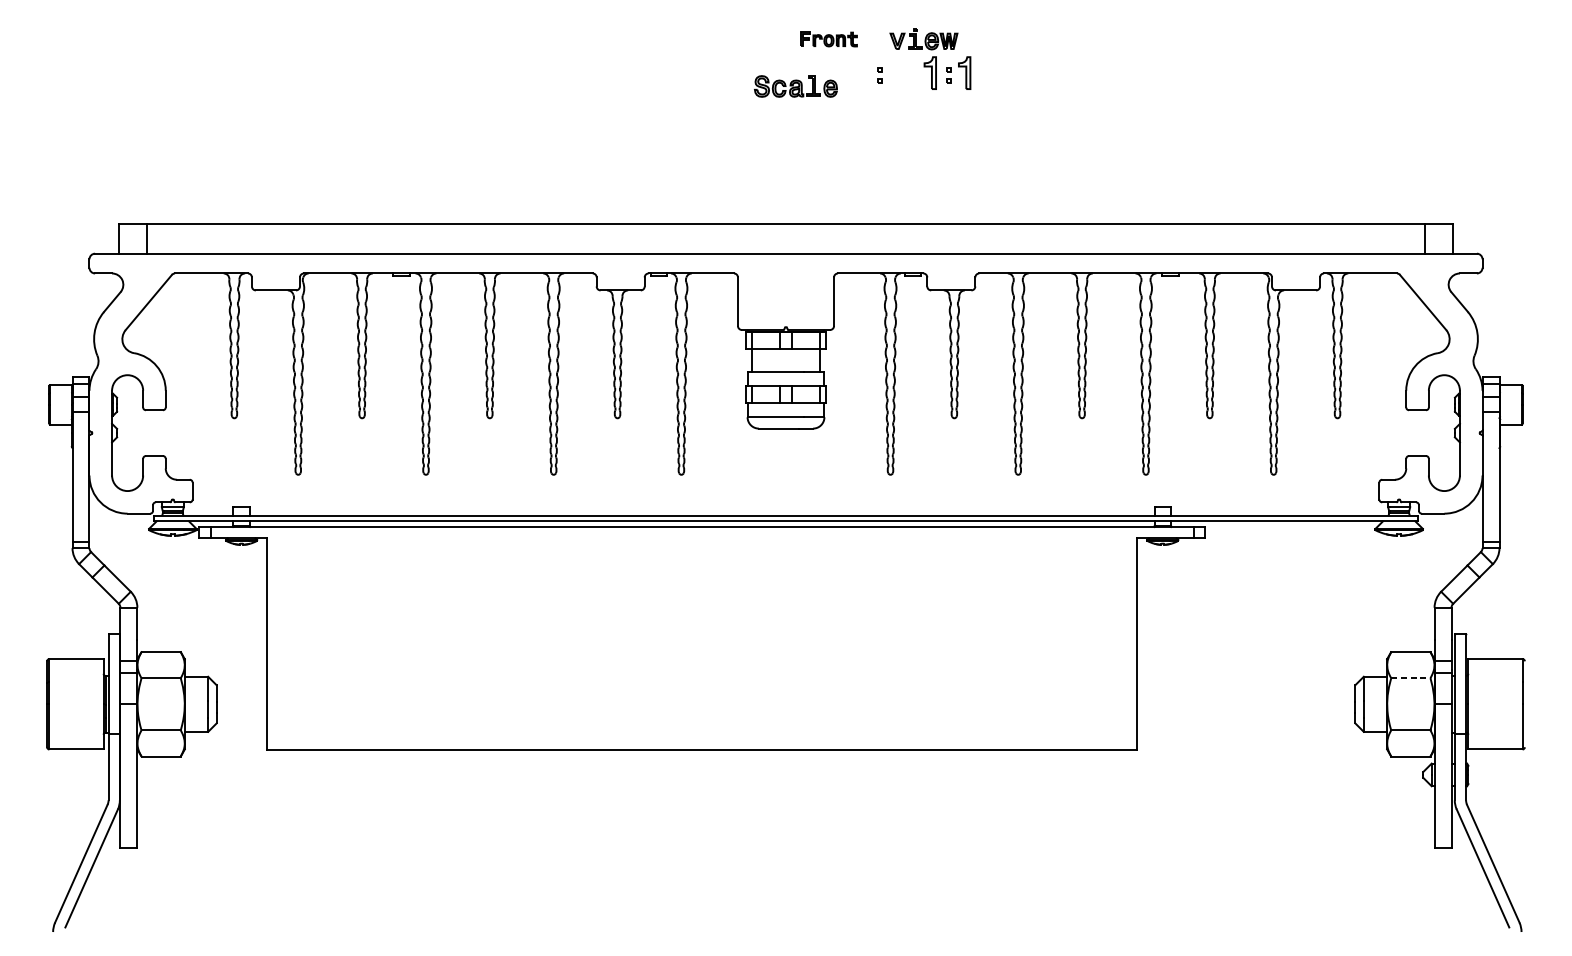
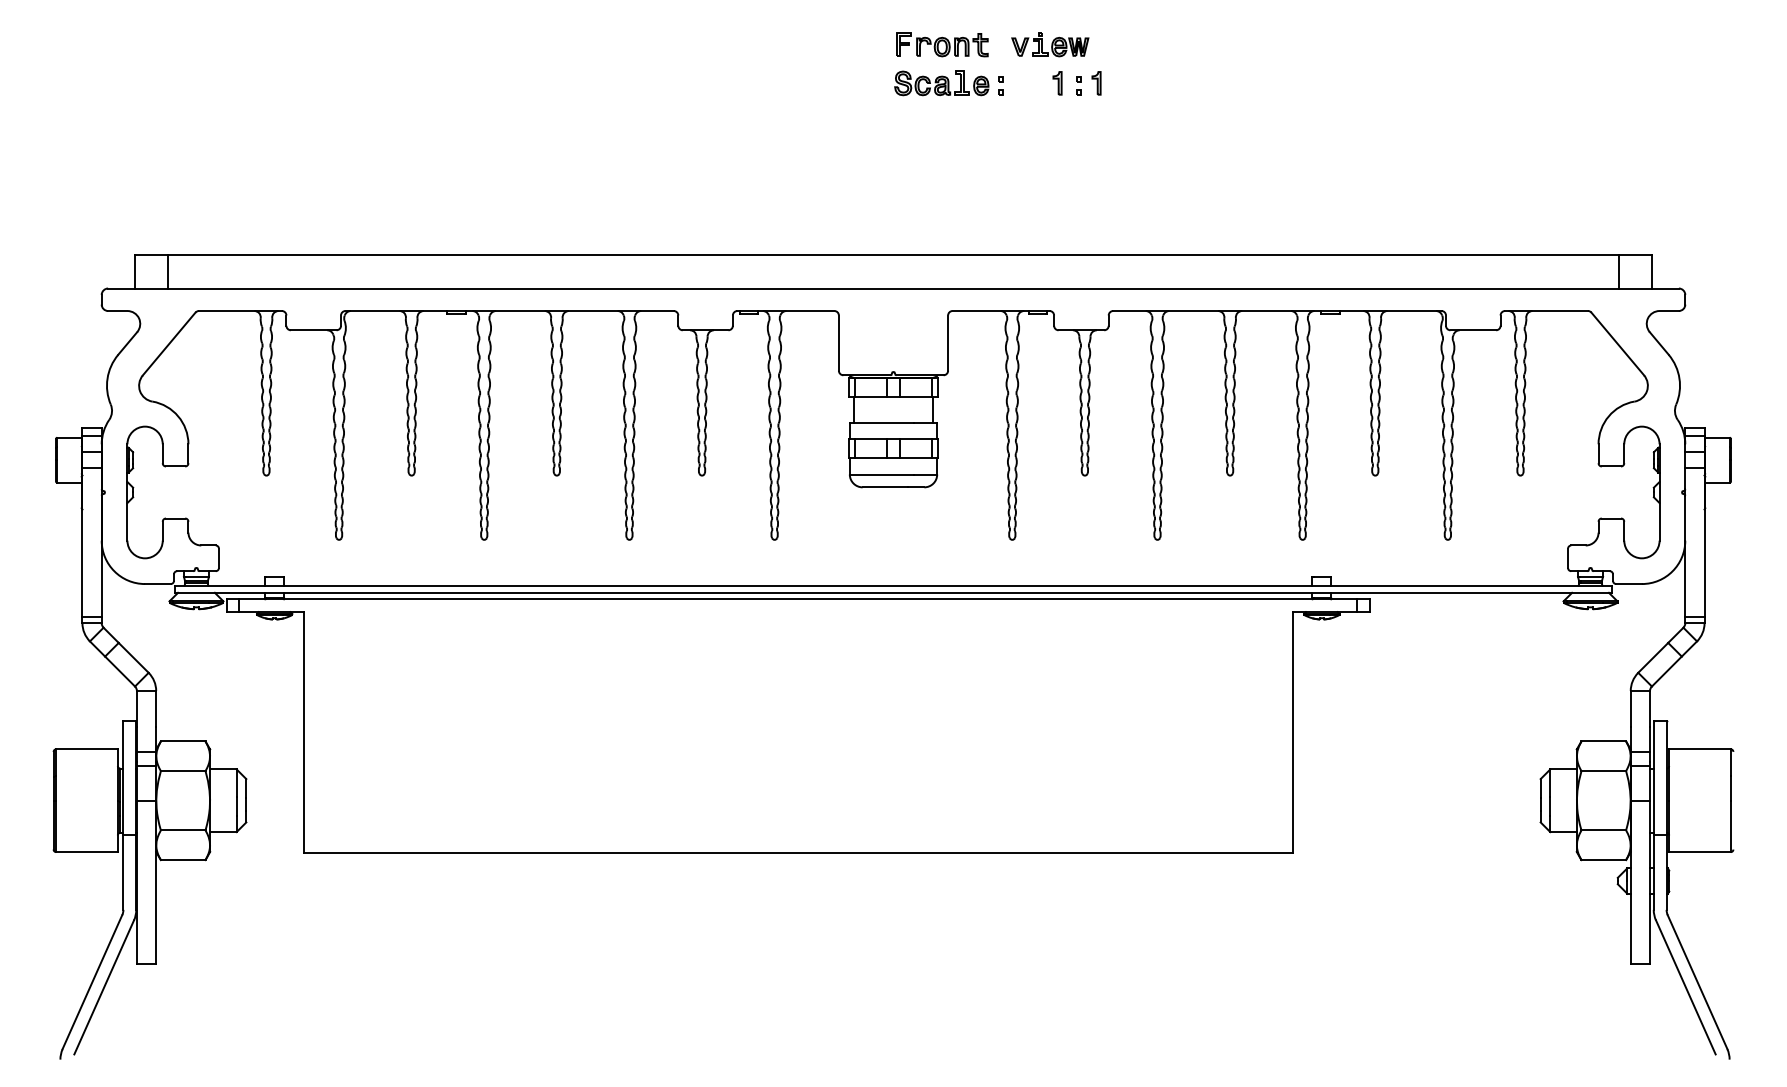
part: (829, 39) -> (942, 44), size x1.43
part: (930, 73) -> (1057, 83), size x0.62
part: (964, 73) -> (1096, 83), size x0.62
part: (795, 86) -> (941, 83), moved
line: (1411, 678) -> (1604, 771), dashed -> solid

